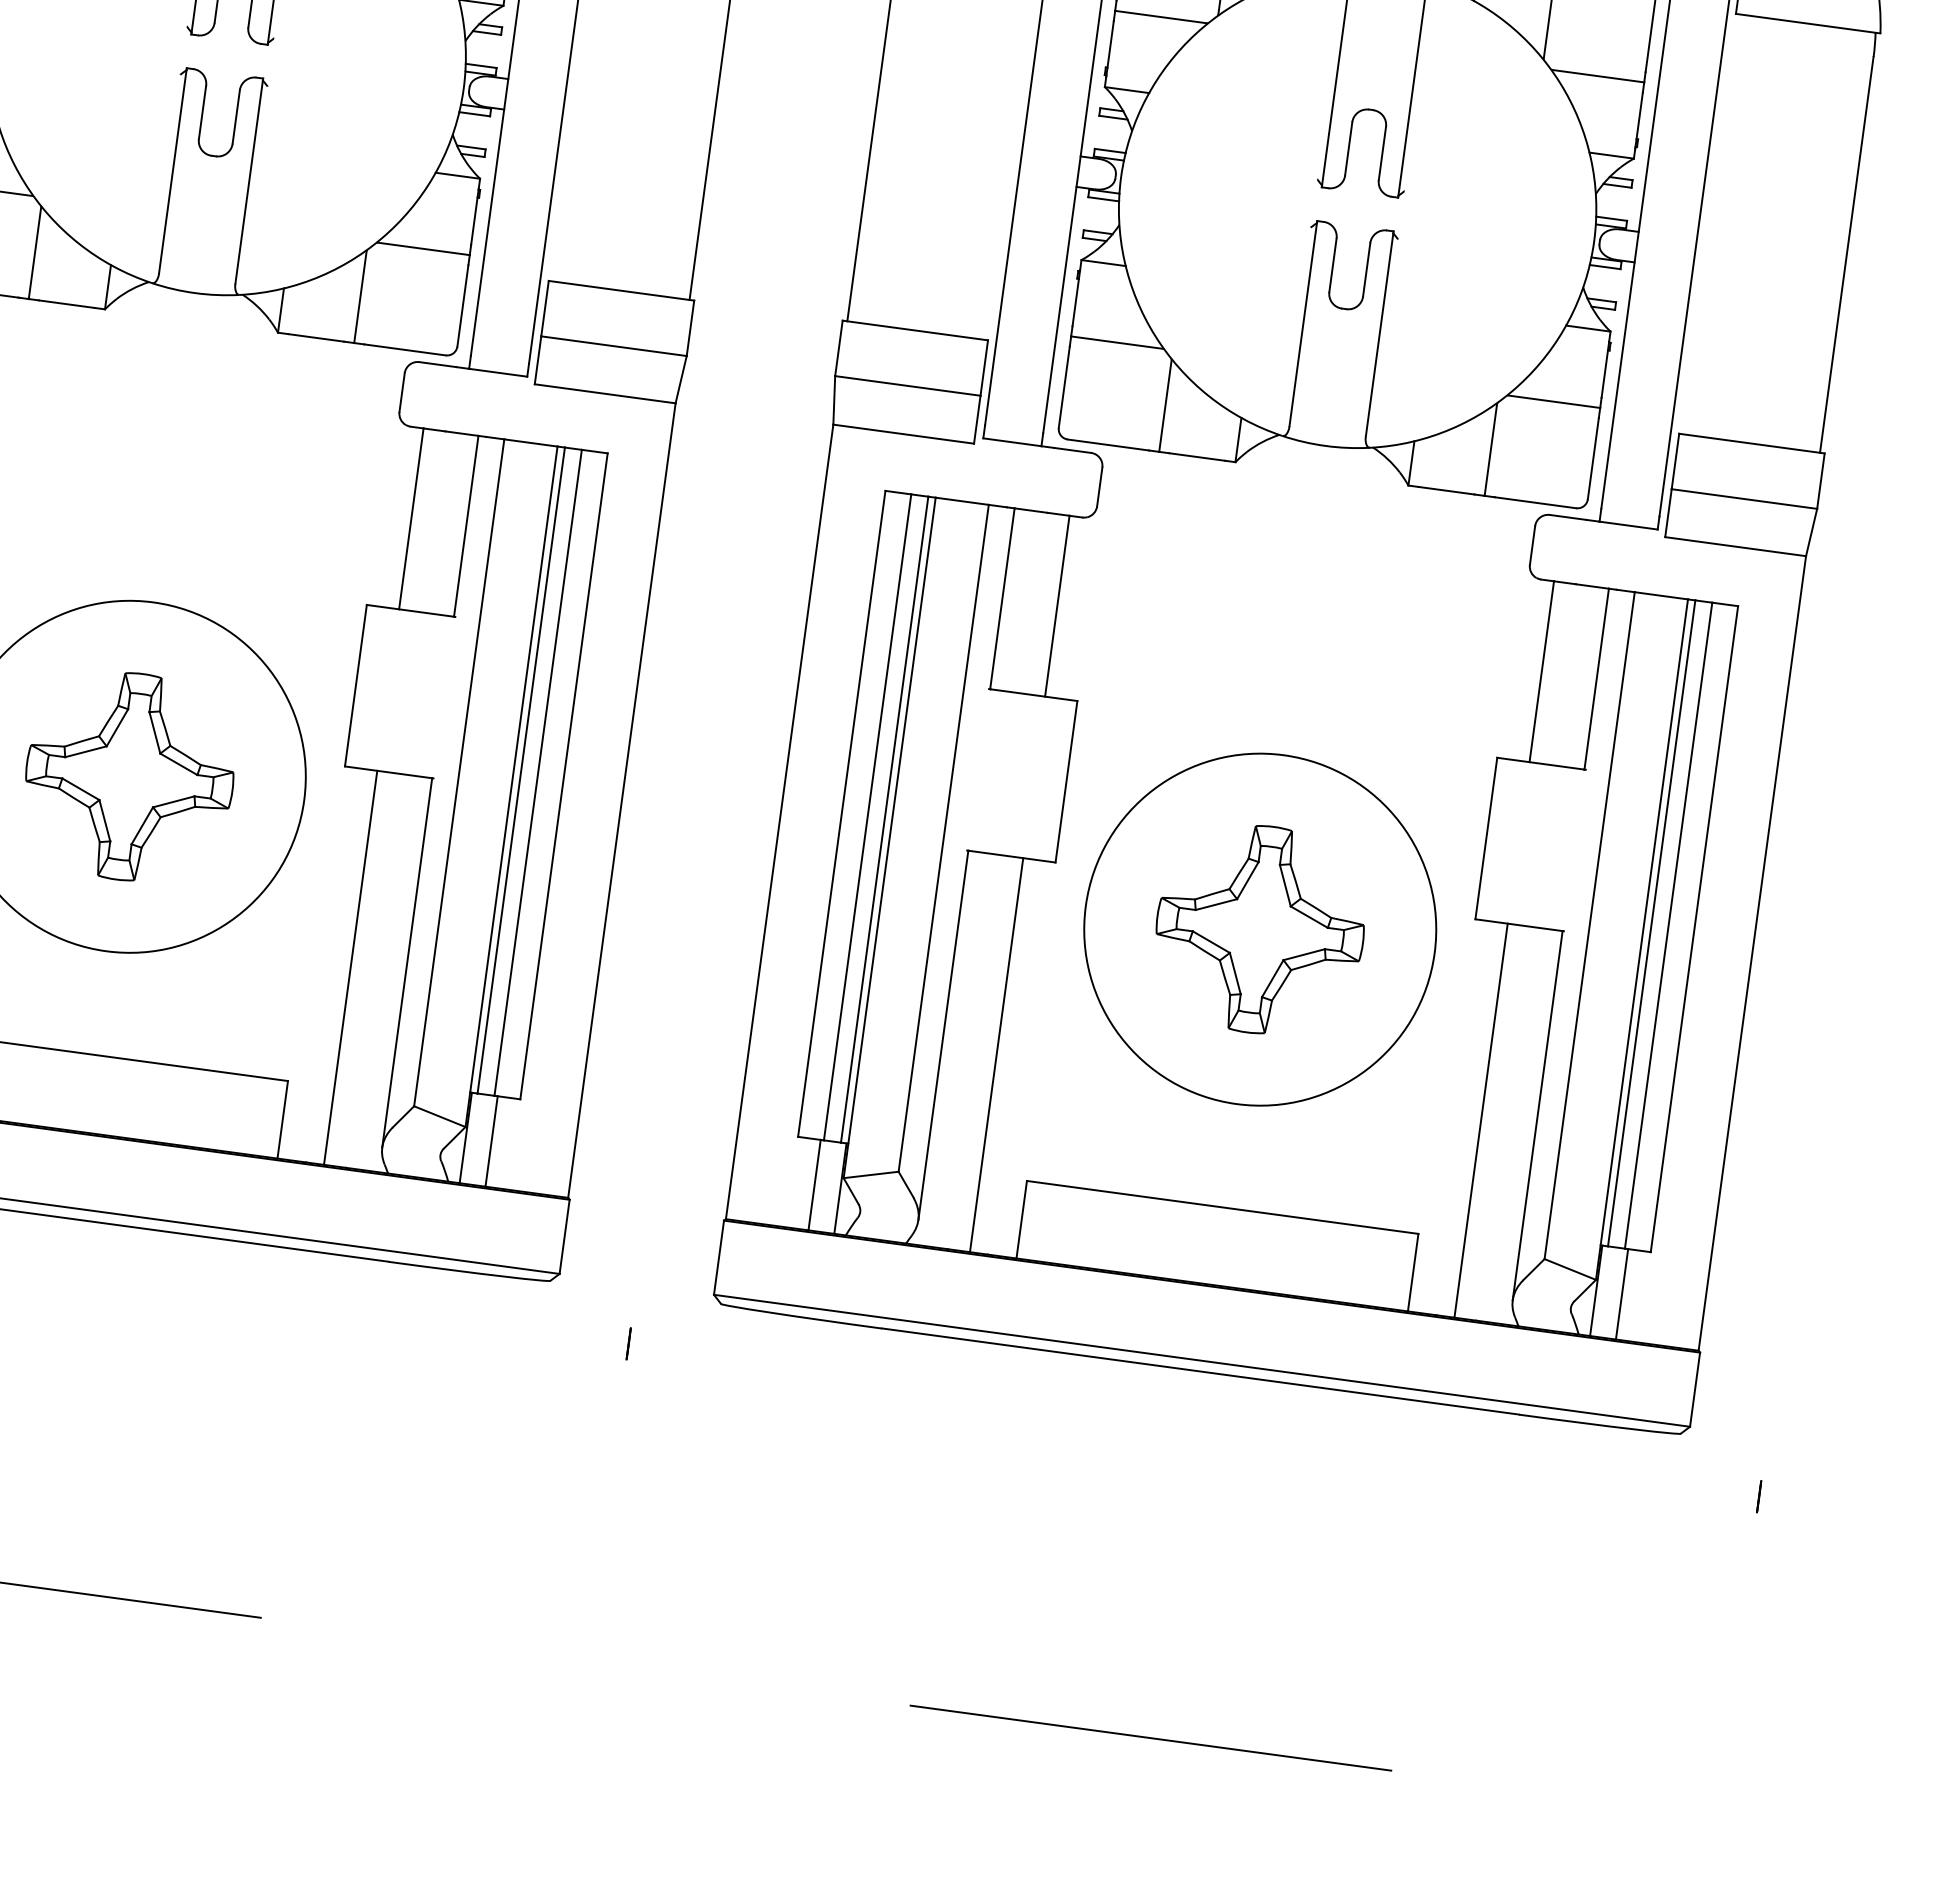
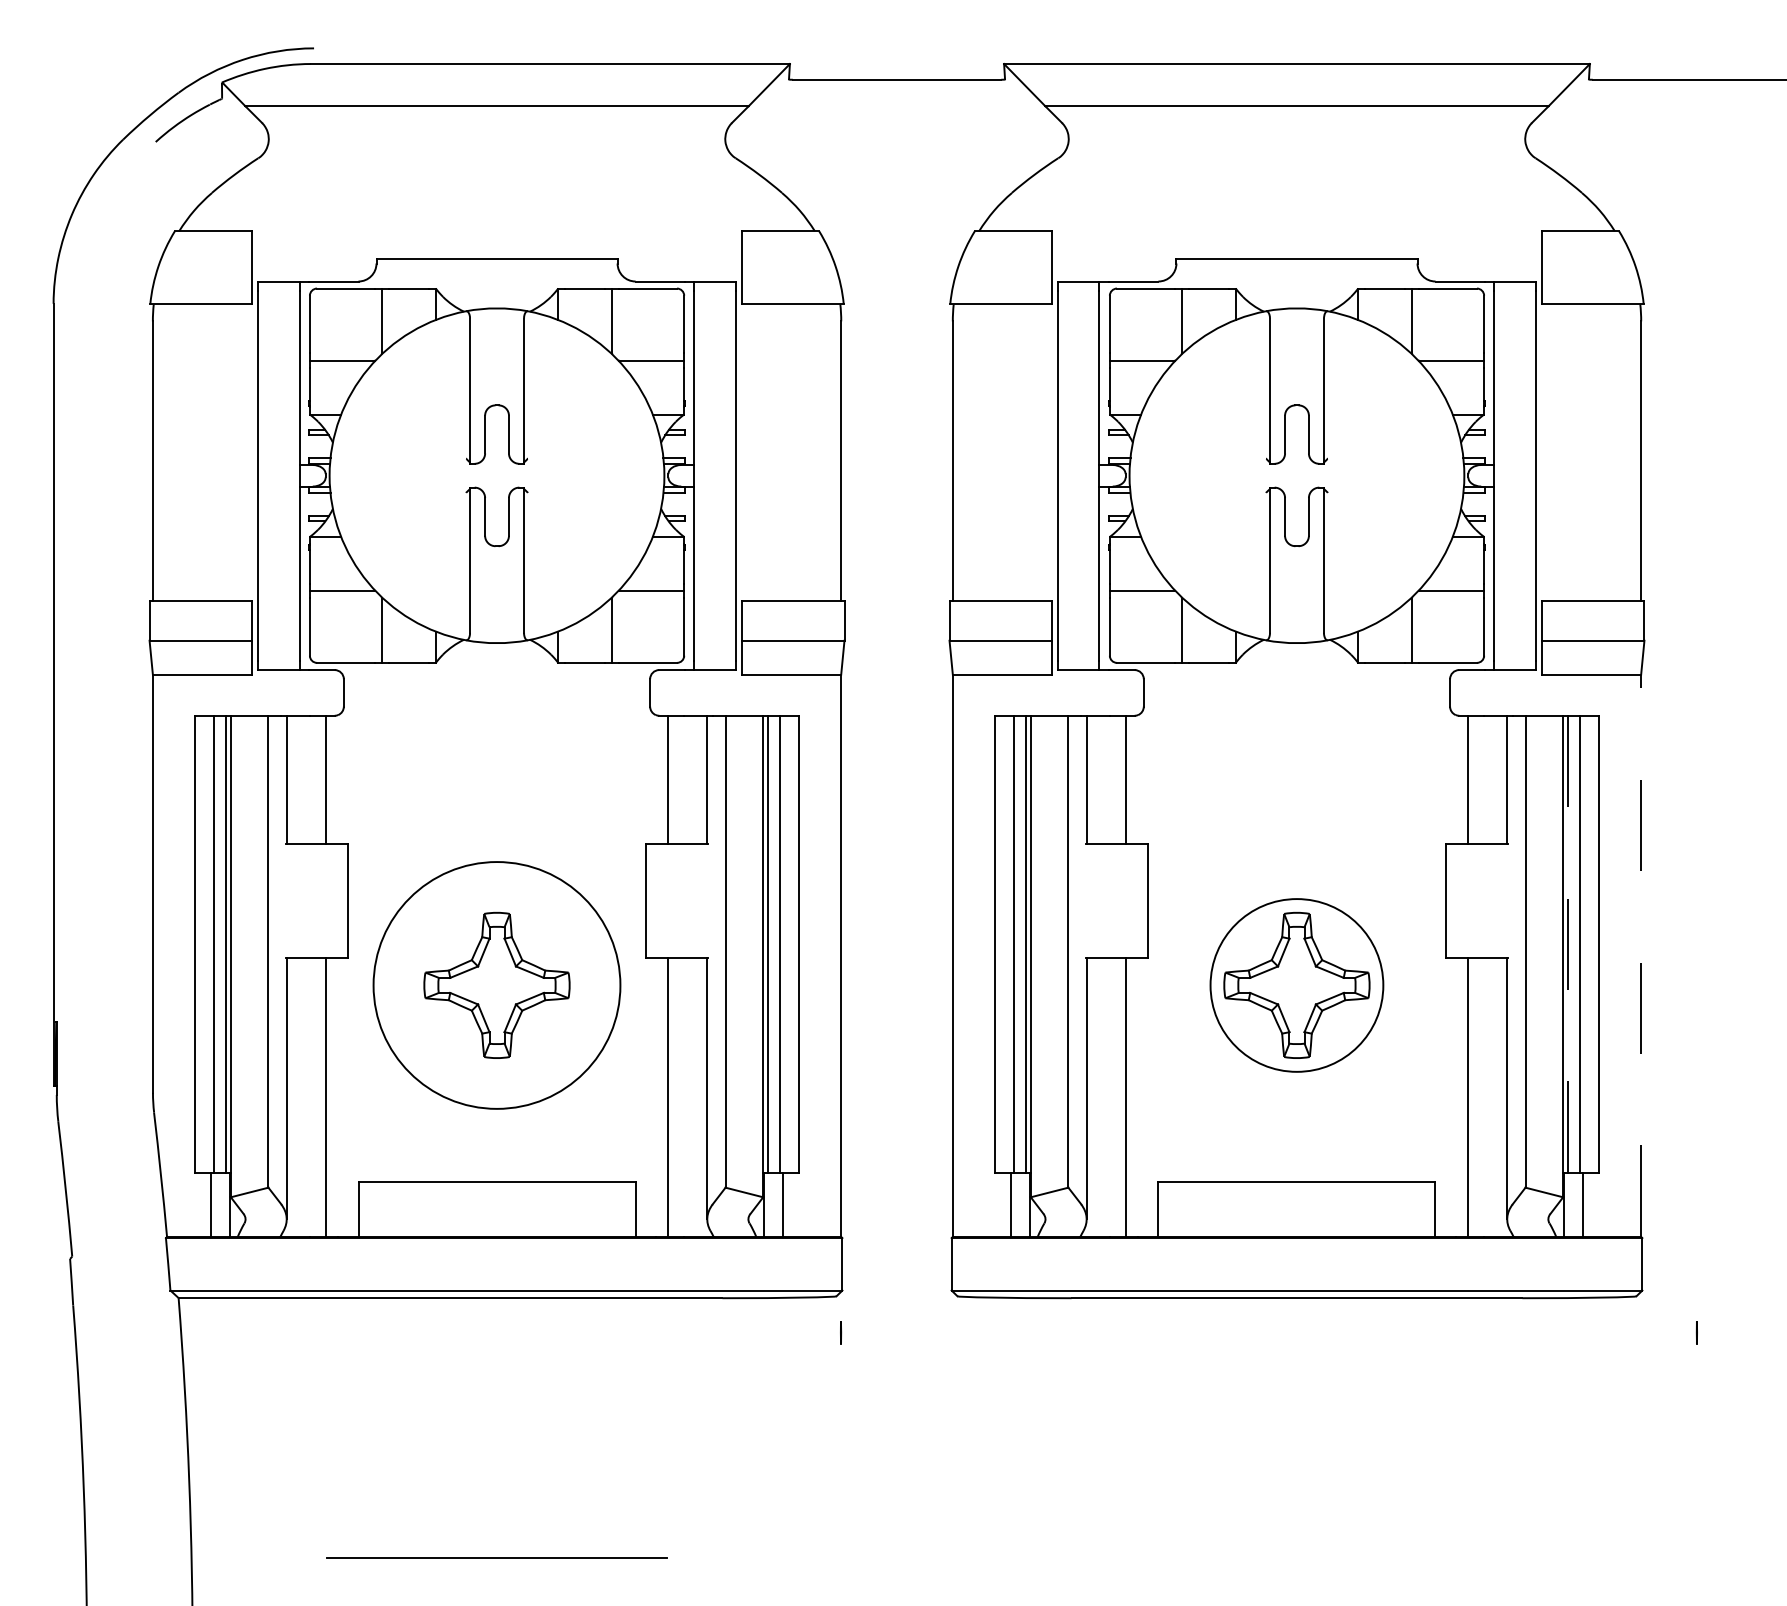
line: (1651, 923) -> (1568, 944), solid -> dashed
circle: (1259, 929) -> (1296, 985), size x0.7
line: (1752, 953) -> (1641, 955), solid -> dashed
line: (629, 1343) -> (841, 1332), moved
line: (1150, 1737) -> (1296, 1557), removed

